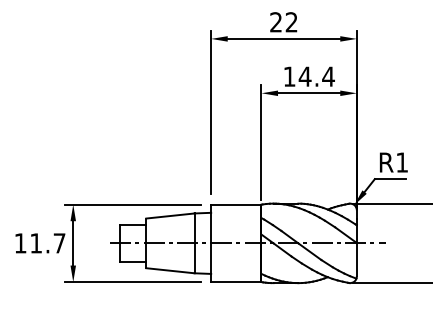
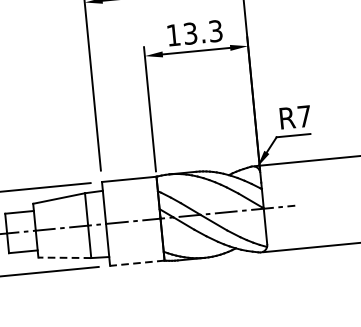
text: (316, 76) -> (202, 32), 14.4 -> 13.3
text: (401, 162) -> (303, 116), R1 -> R7
line: (169, 270) -> (63, 257), solid -> dashed
line: (235, 282) -> (136, 263), solid -> dashed

